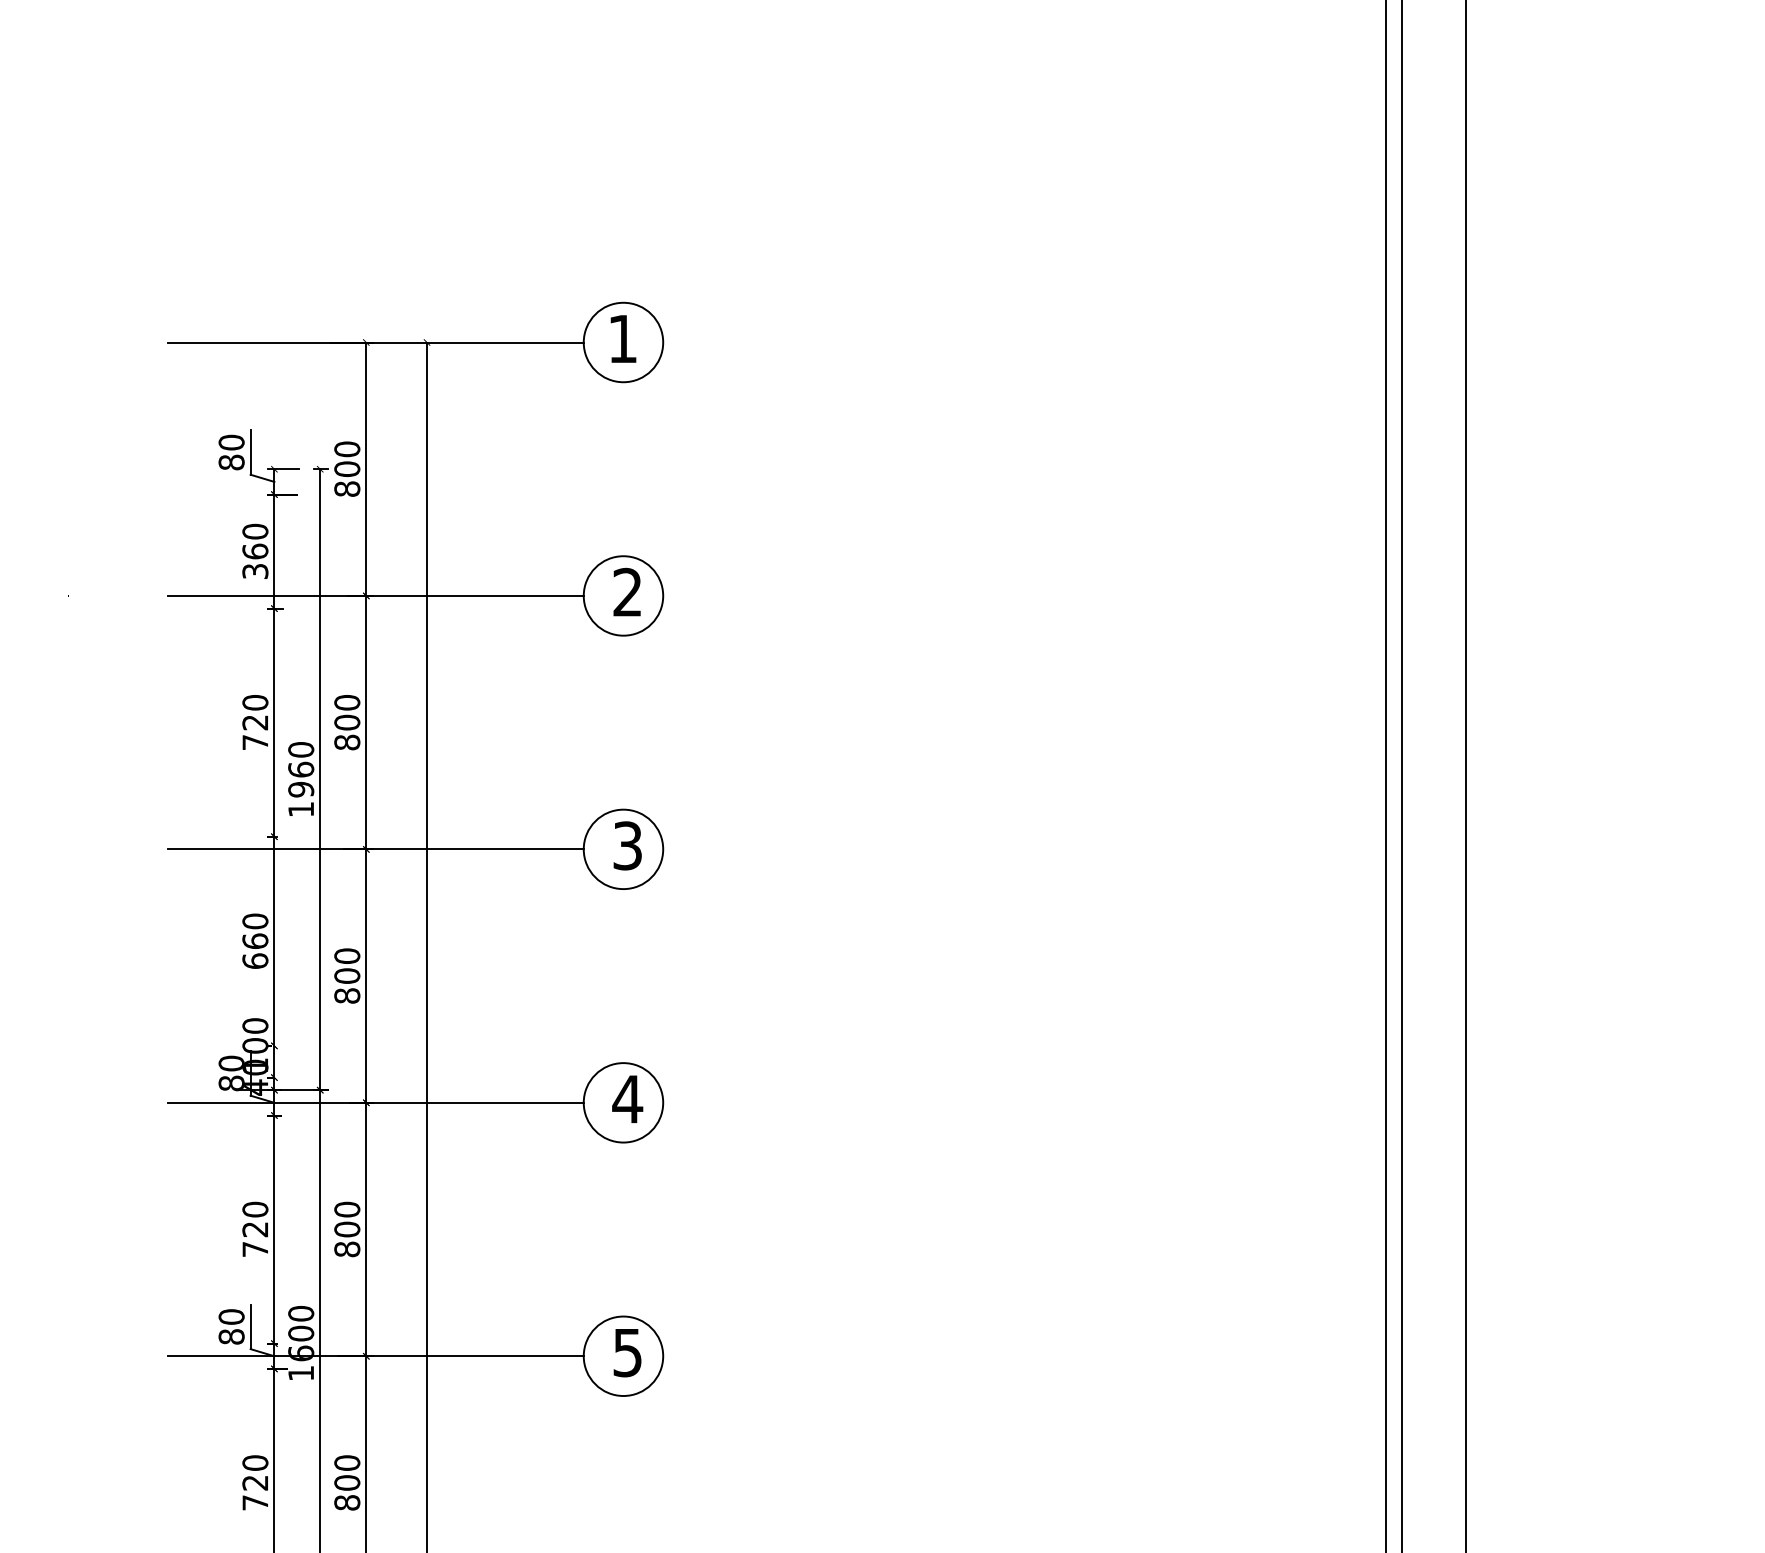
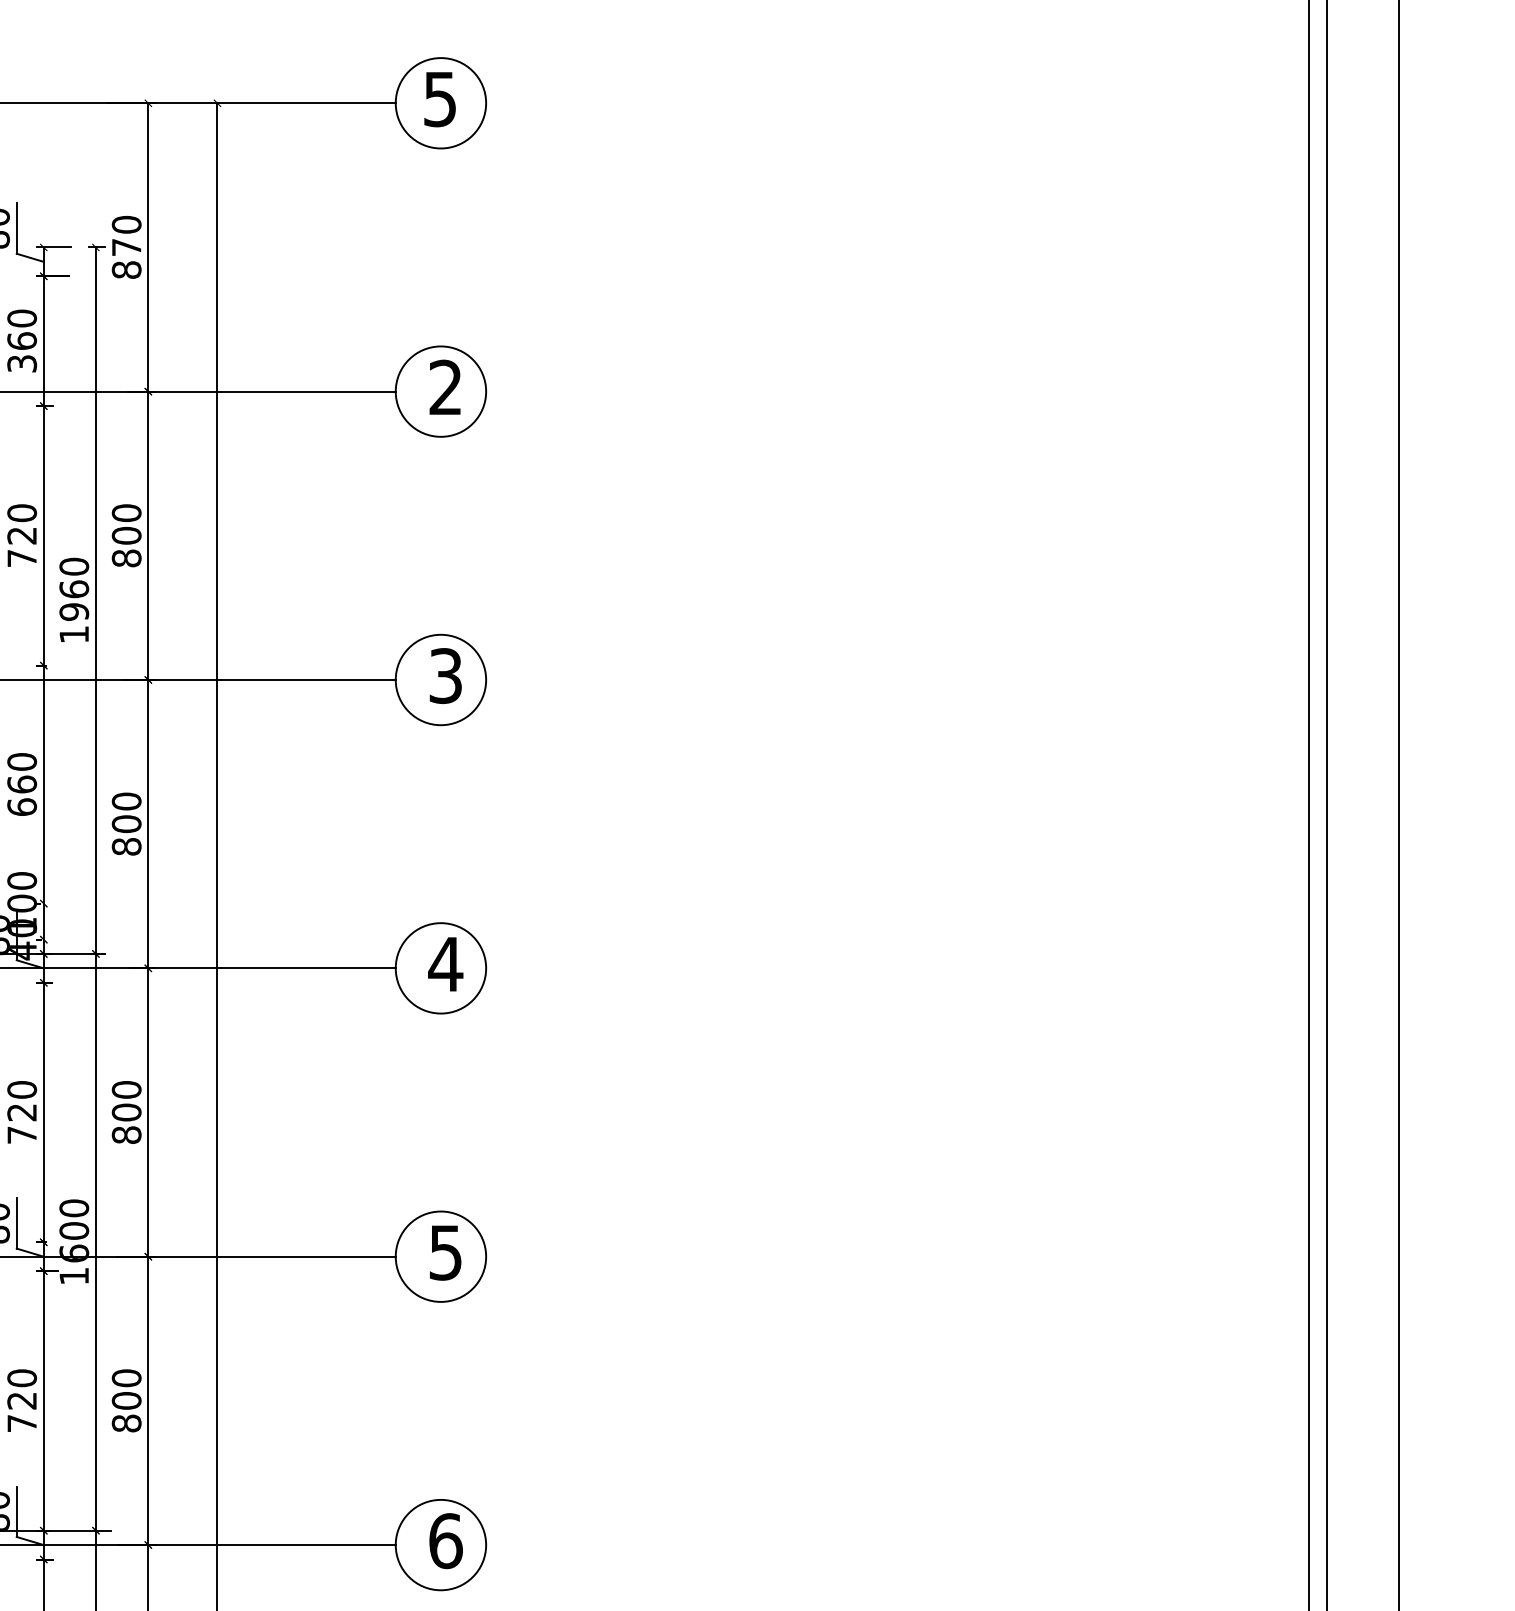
text: (622, 339) -> (439, 99), 1 -> 5
text: (347, 469) -> (126, 247), 800 -> 870

